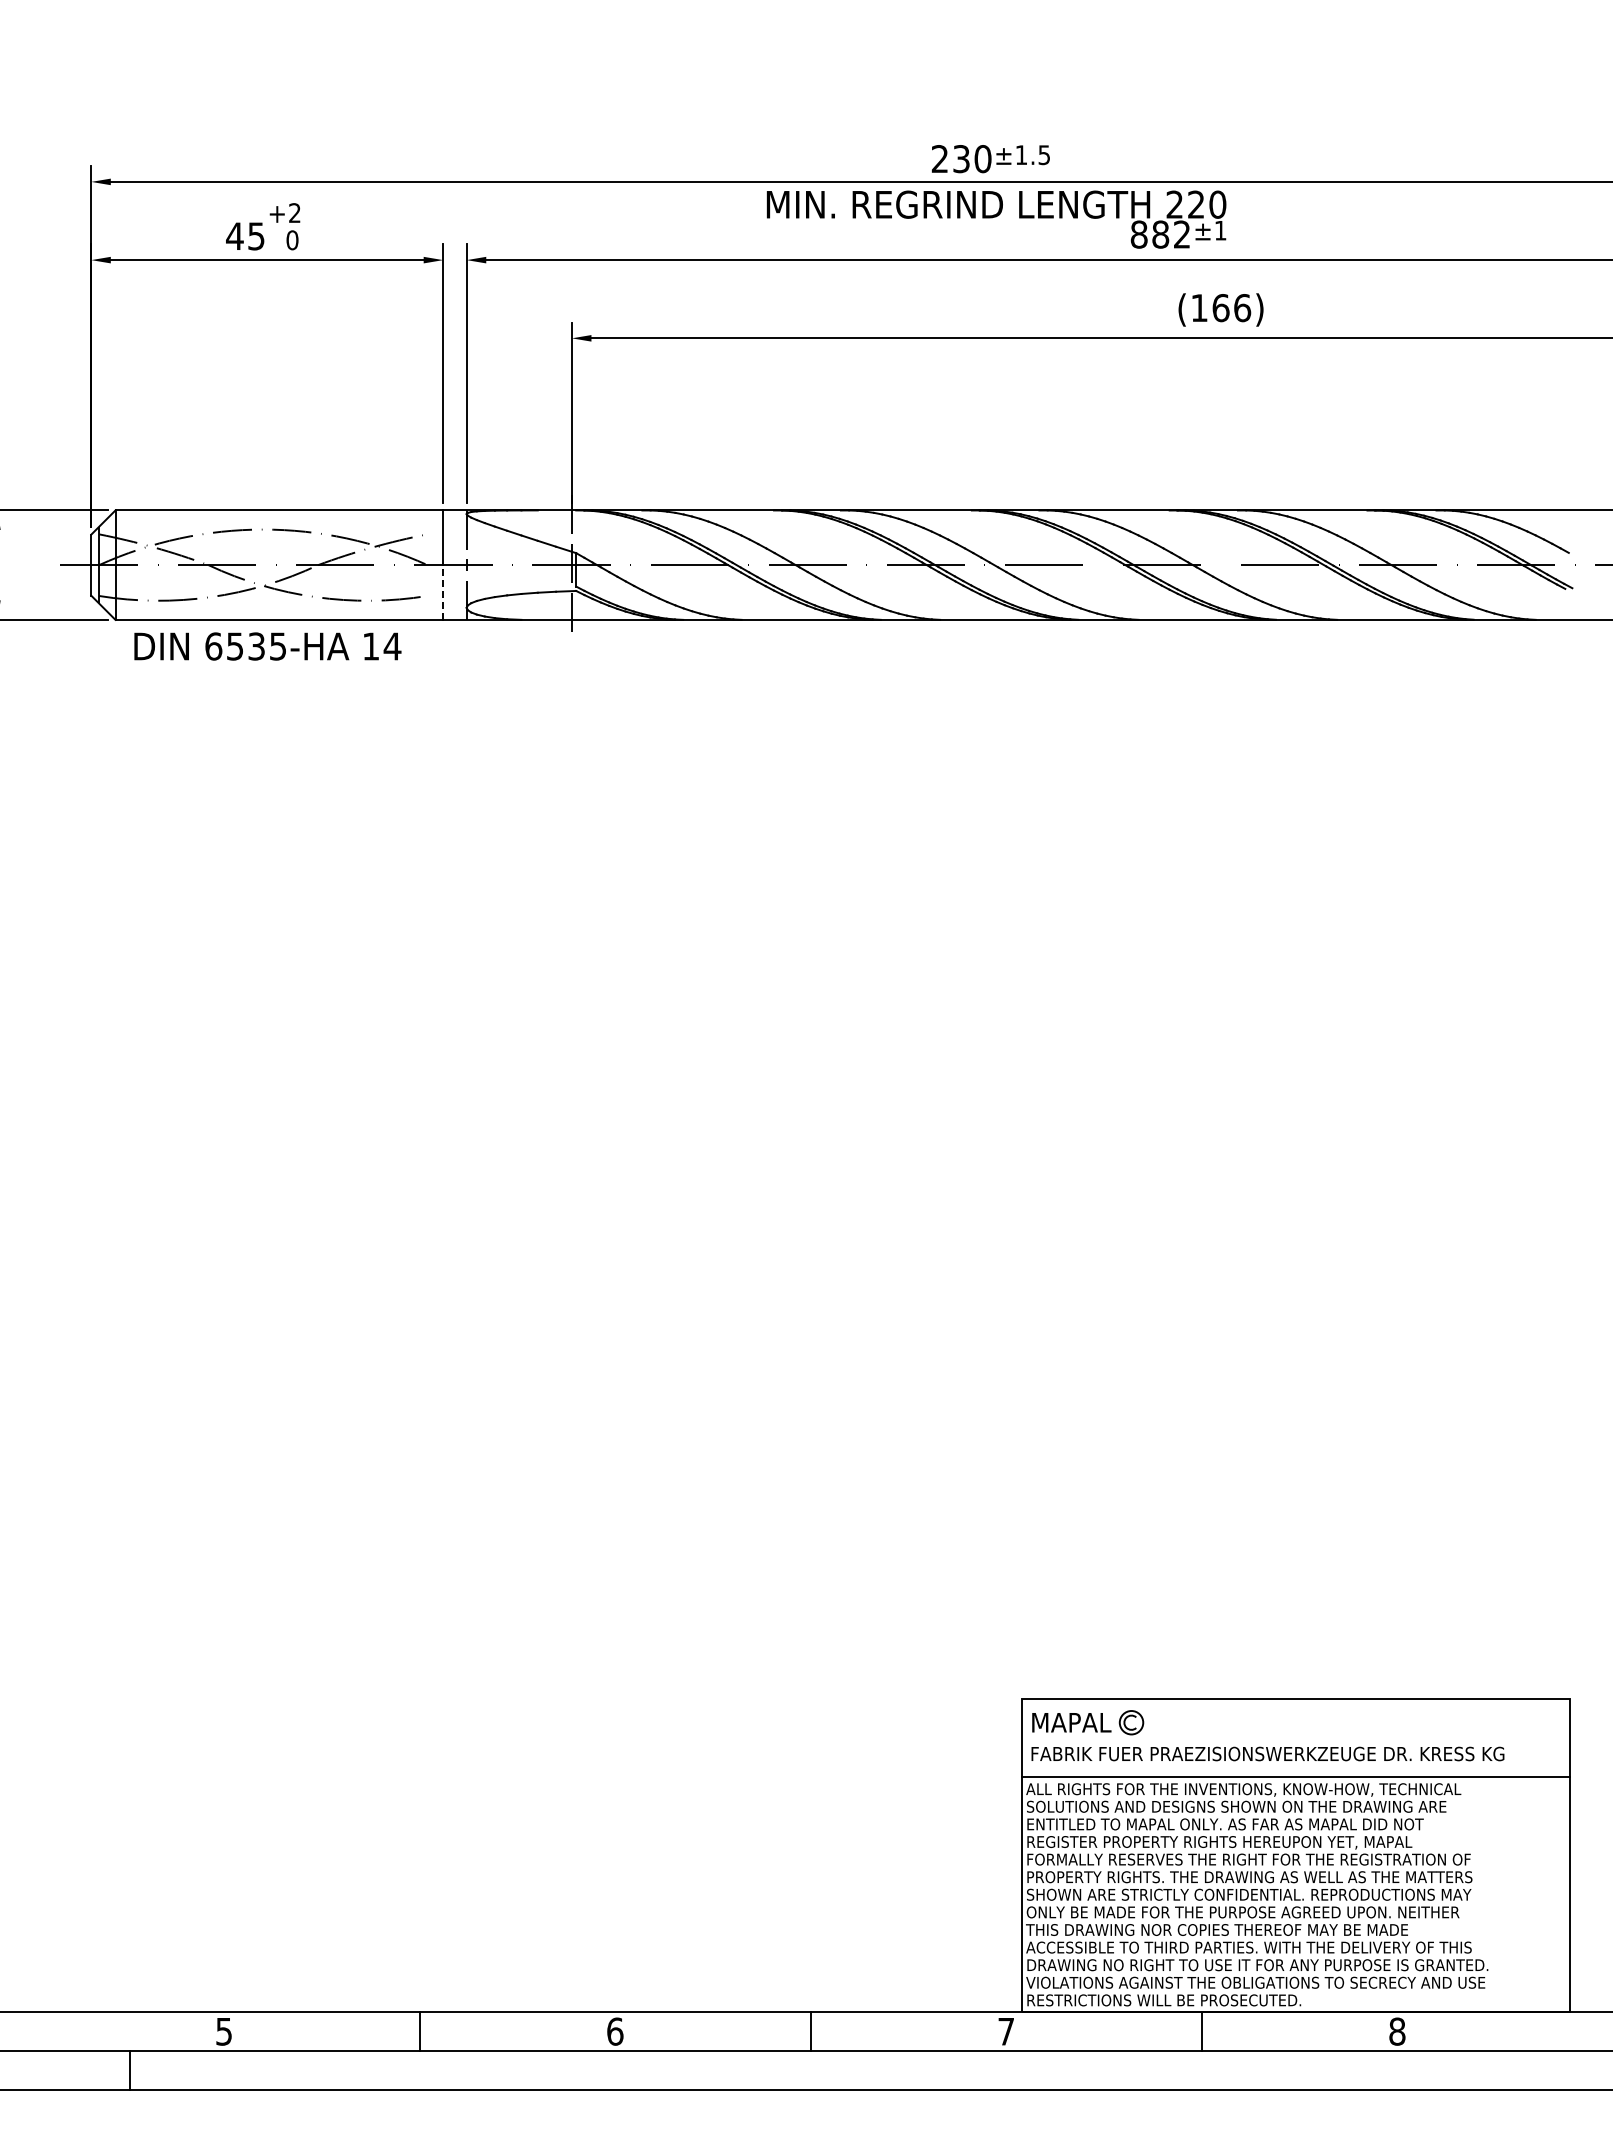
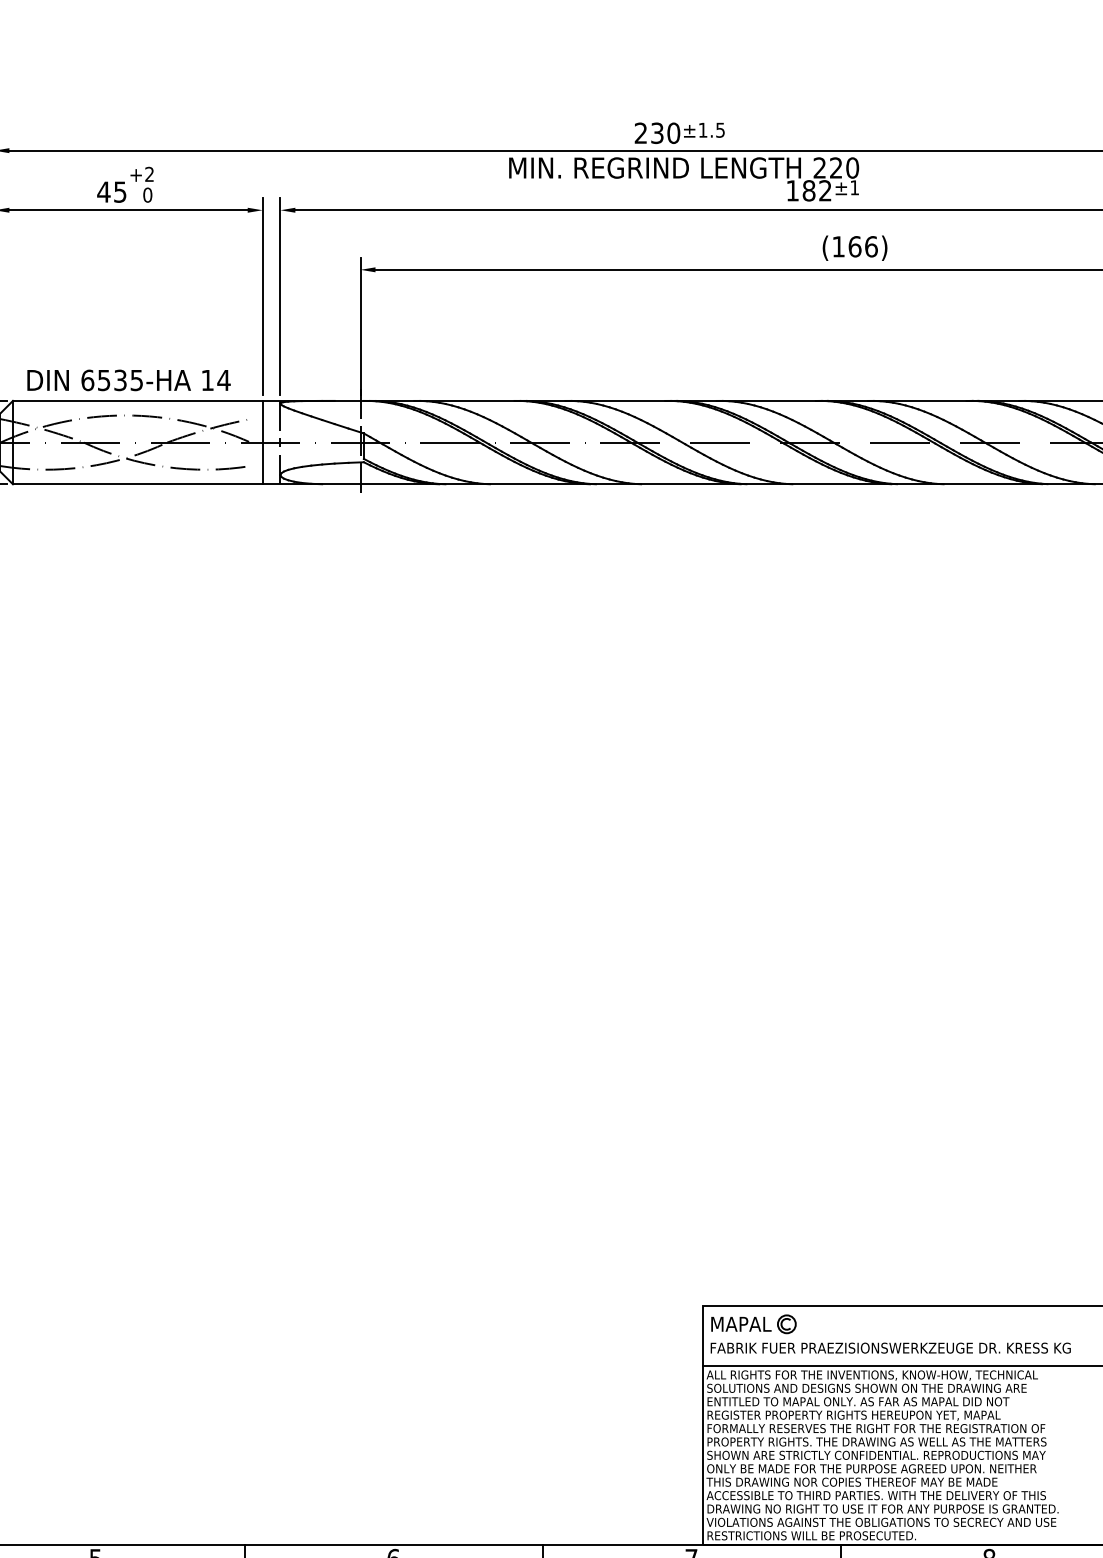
text: (1138, 234) -> (792, 190), 882 -> 182
line: (443, 592) -> (262, 463), dashed -> solid
text: (267, 646) -> (128, 380), moved

